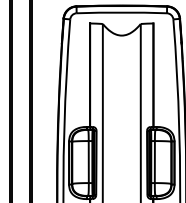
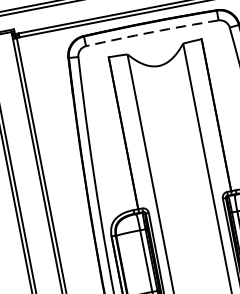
arc: (121, 12) -> (151, 32), solid -> dashed

